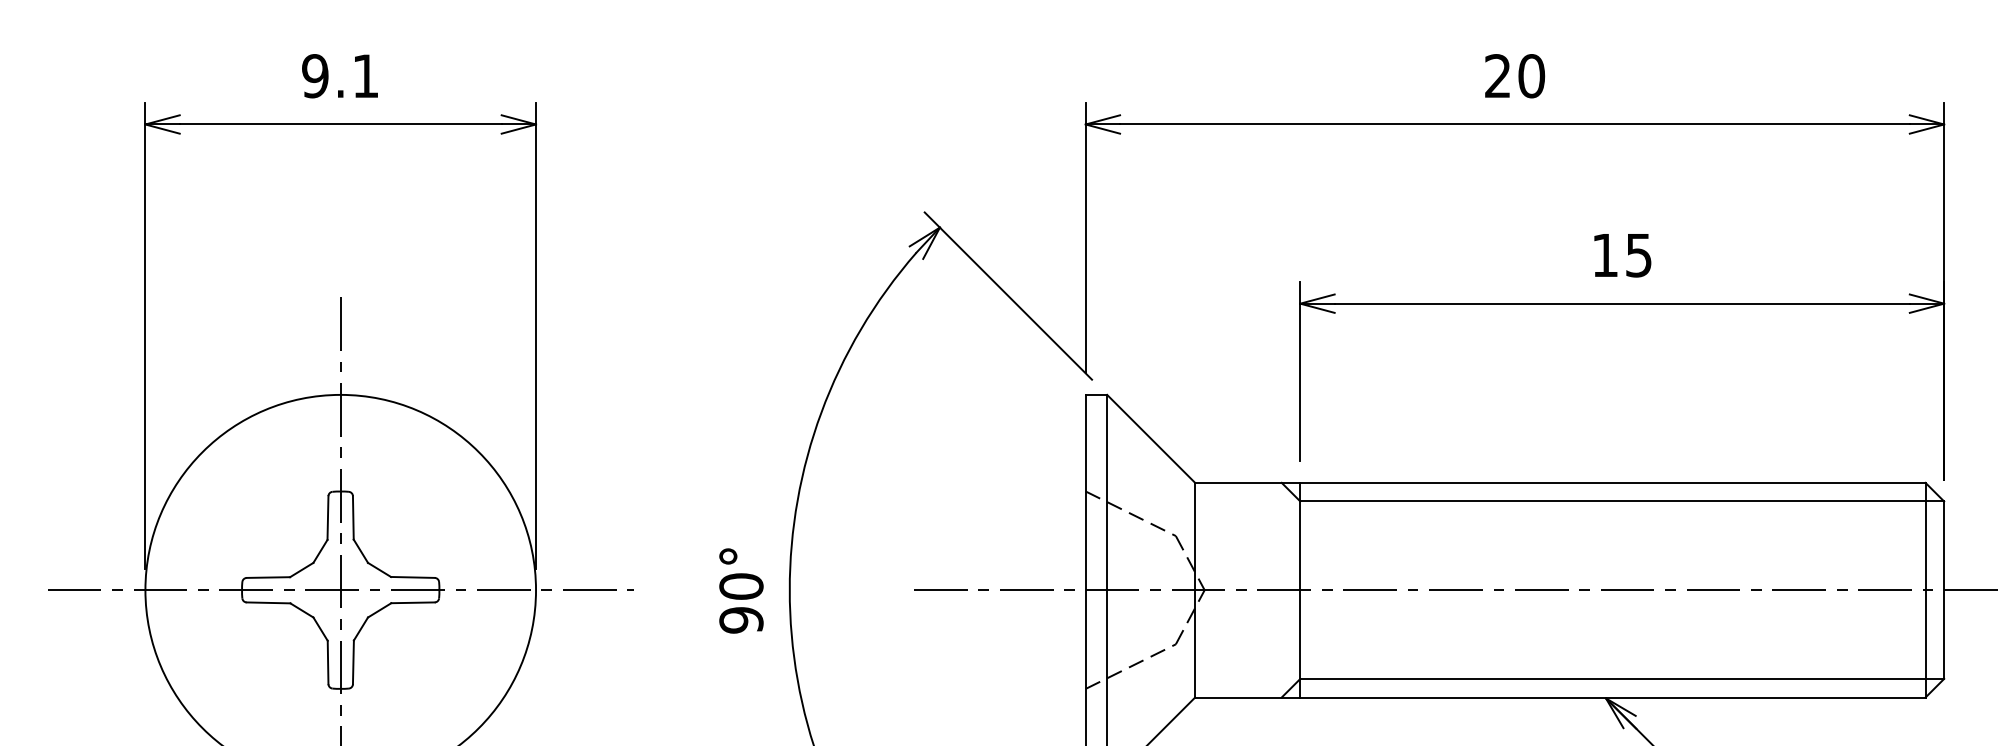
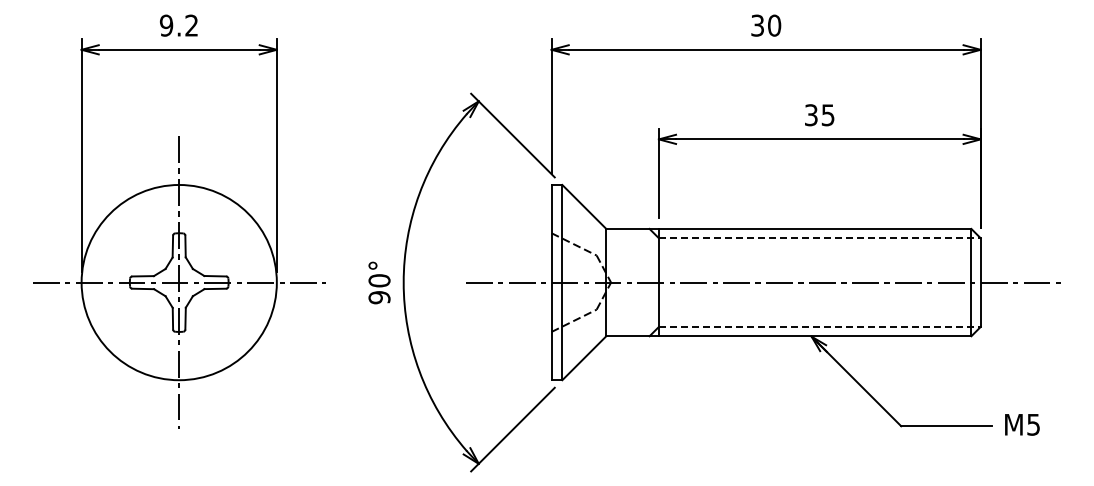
text: (365, 75) -> (191, 25), 9.1 -> 9.2
text: (1497, 75) -> (757, 25), 20 -> 30
text: (1605, 255) -> (811, 115), 15 -> 35
line: (1621, 501) -> (819, 238), solid -> dashed
line: (1621, 678) -> (819, 326), solid -> dashed

